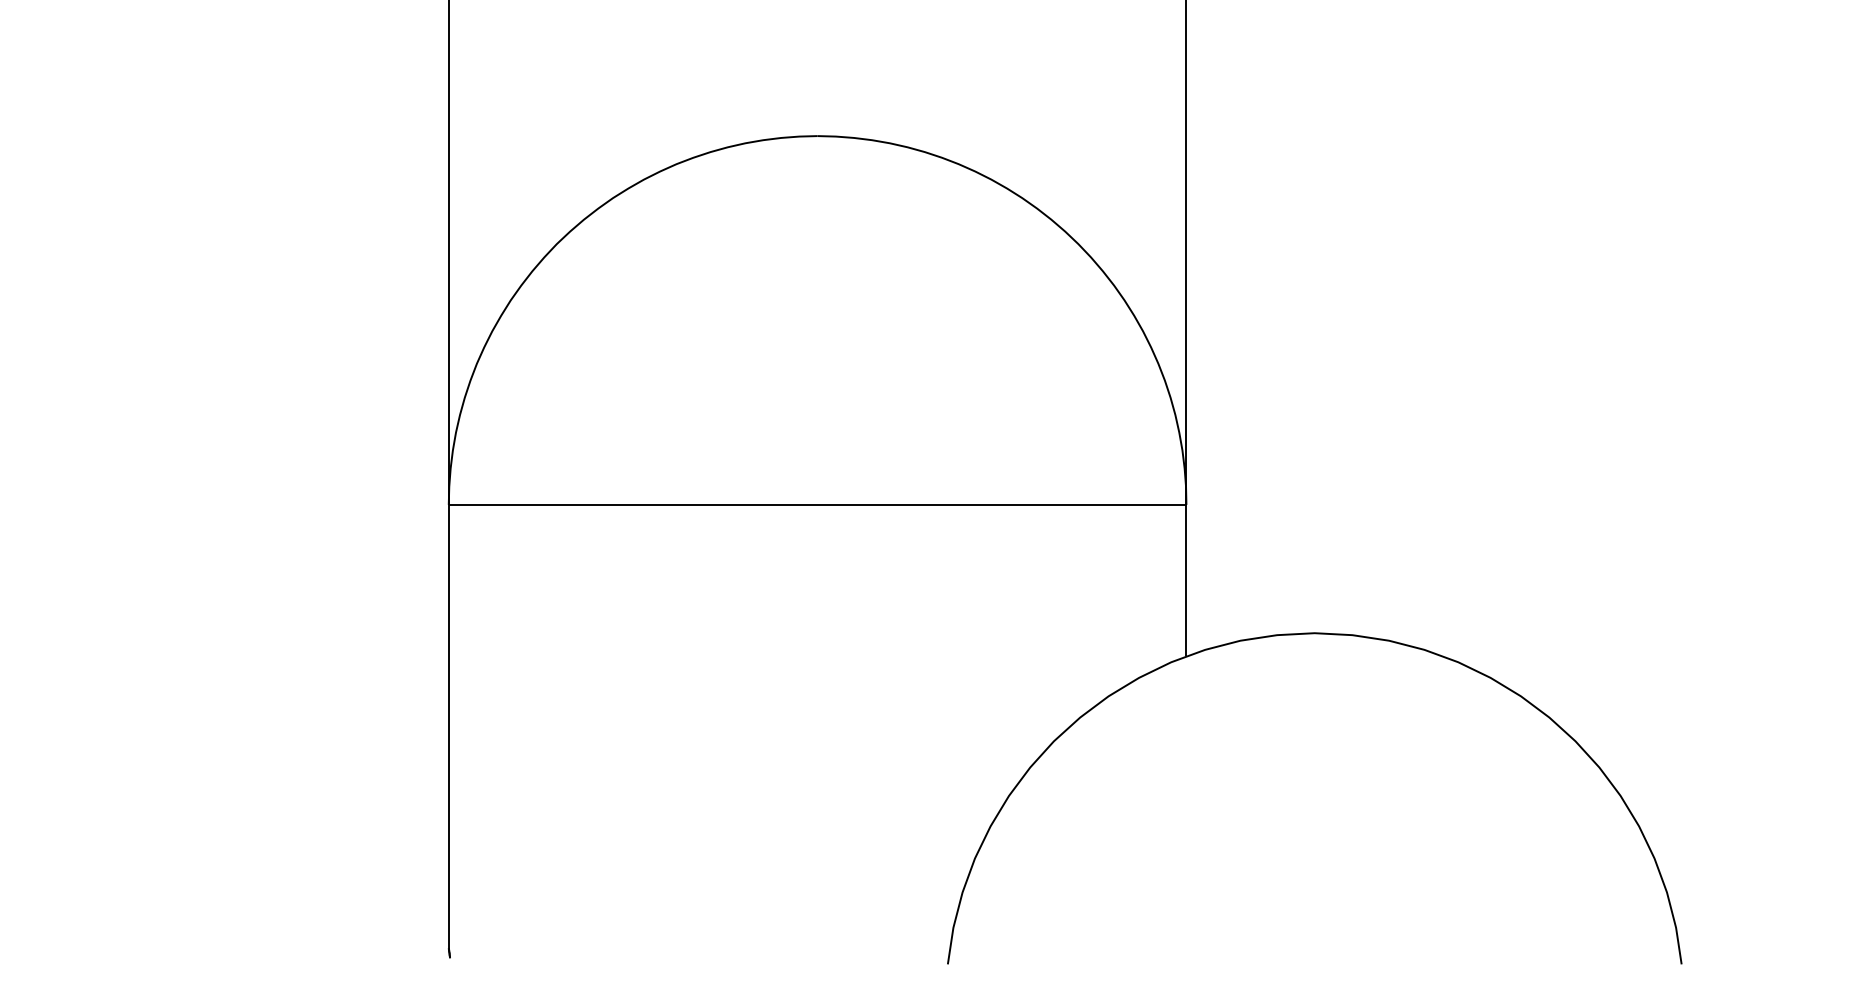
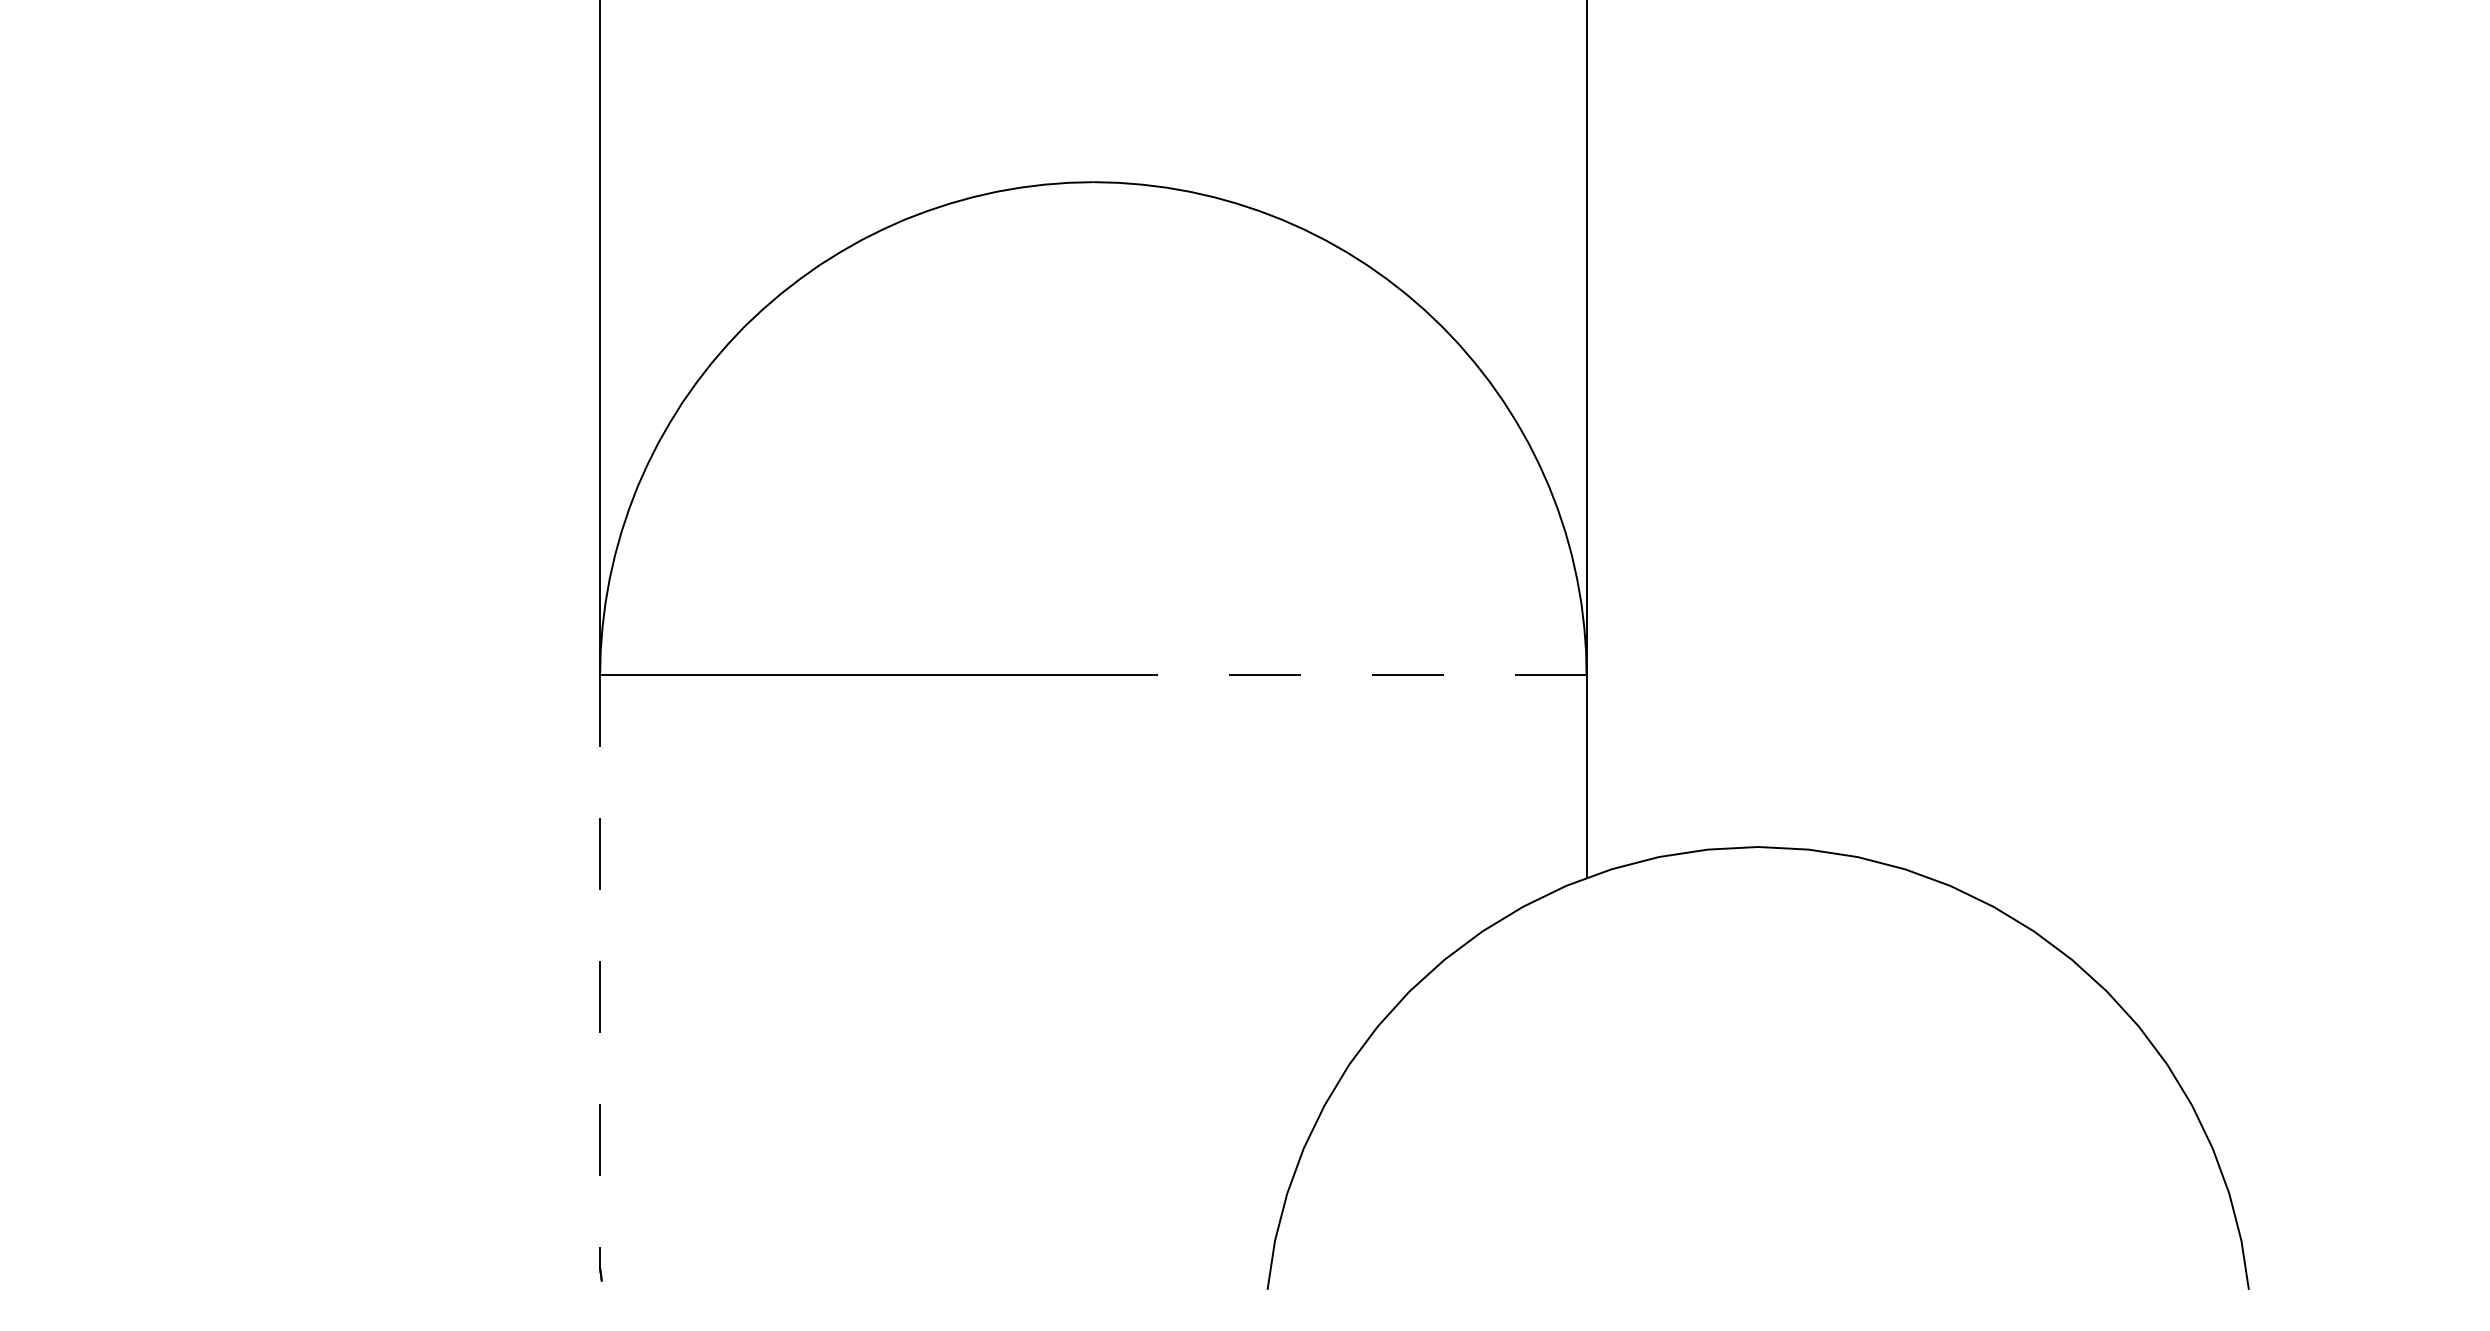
line: (1001, 504) -> (1339, 674), solid -> dashed
line: (448, 726) -> (599, 971), solid -> dashed

